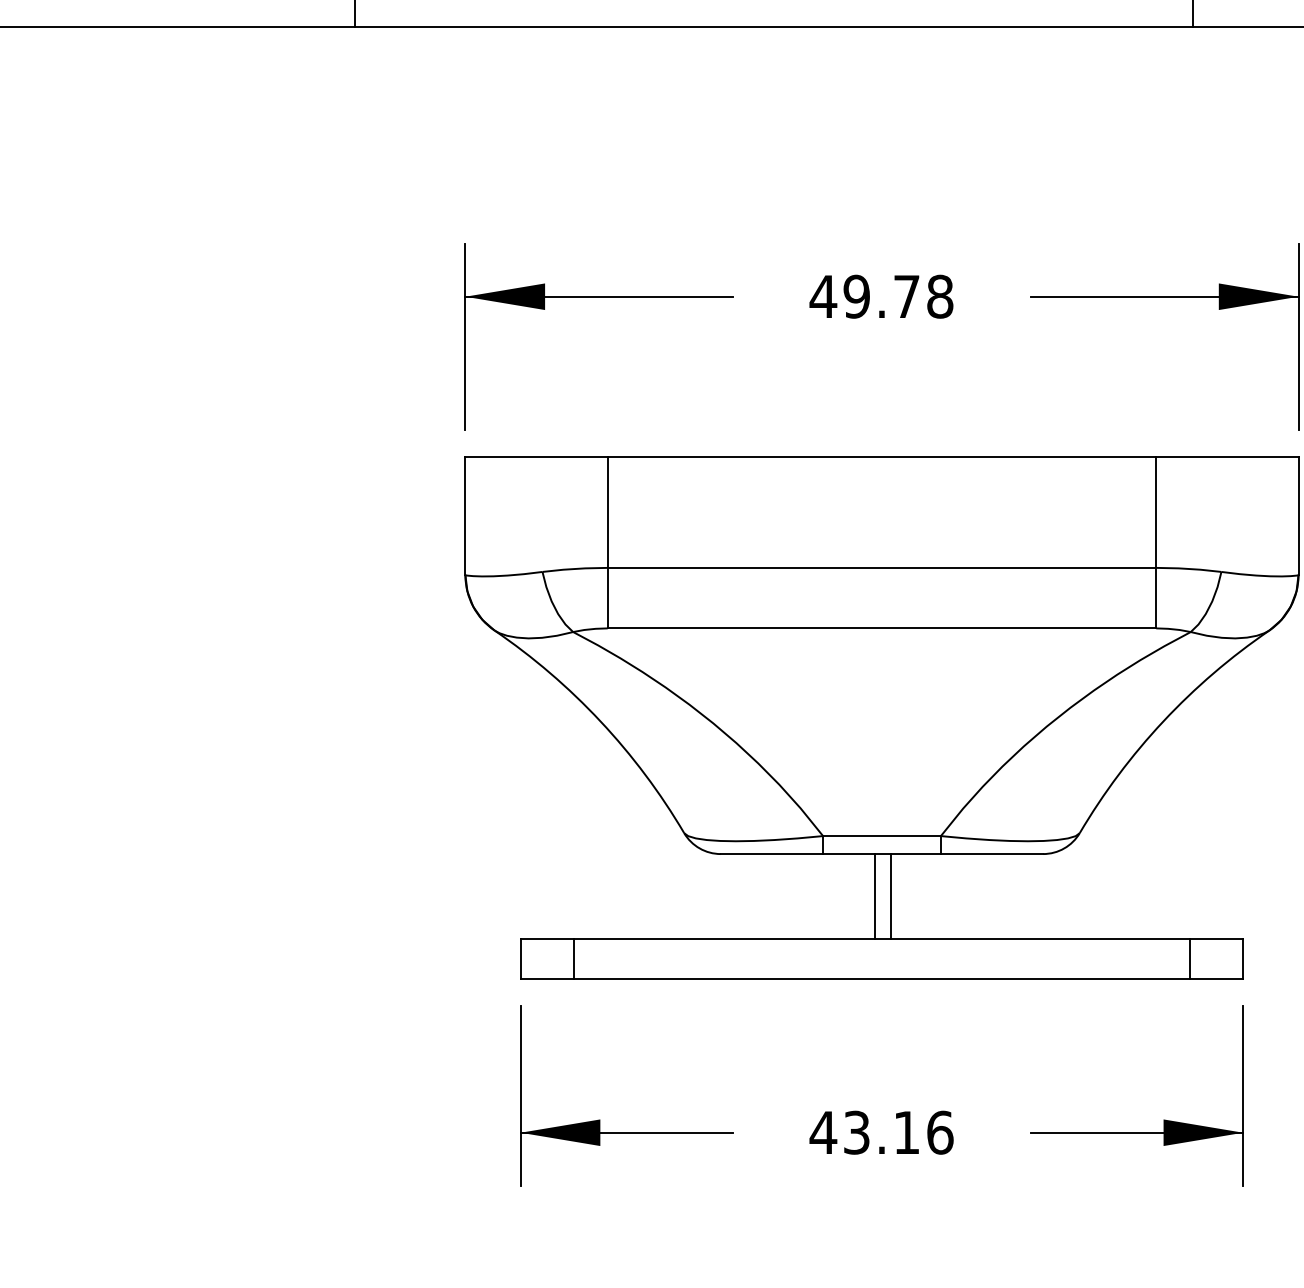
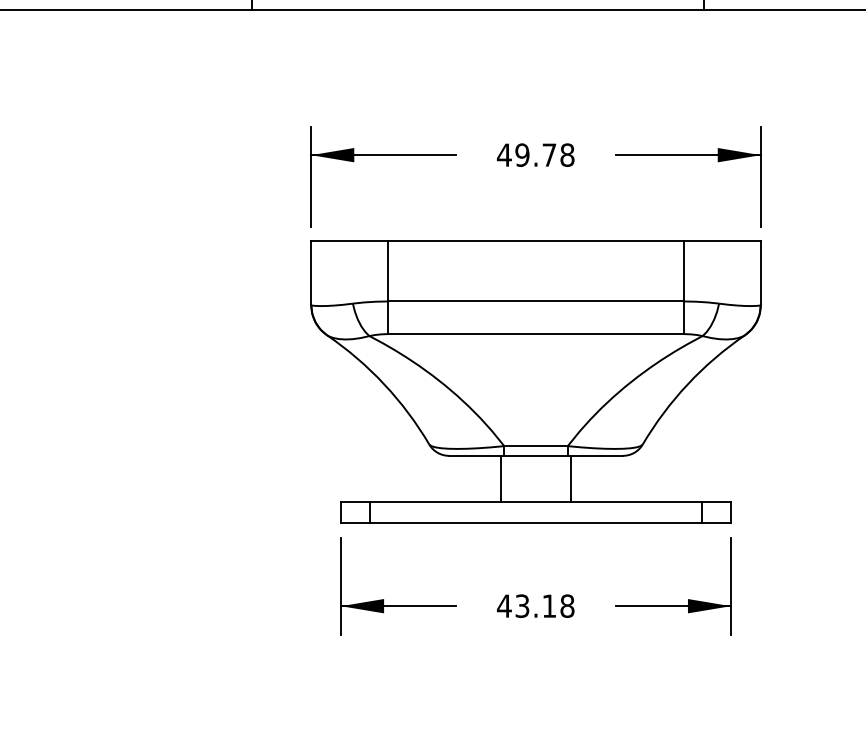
line: (875, 896) -> (501, 478), moved
line: (890, 896) -> (570, 478), moved
text: (940, 1131) -> (567, 605), 43.16 -> 43.18

